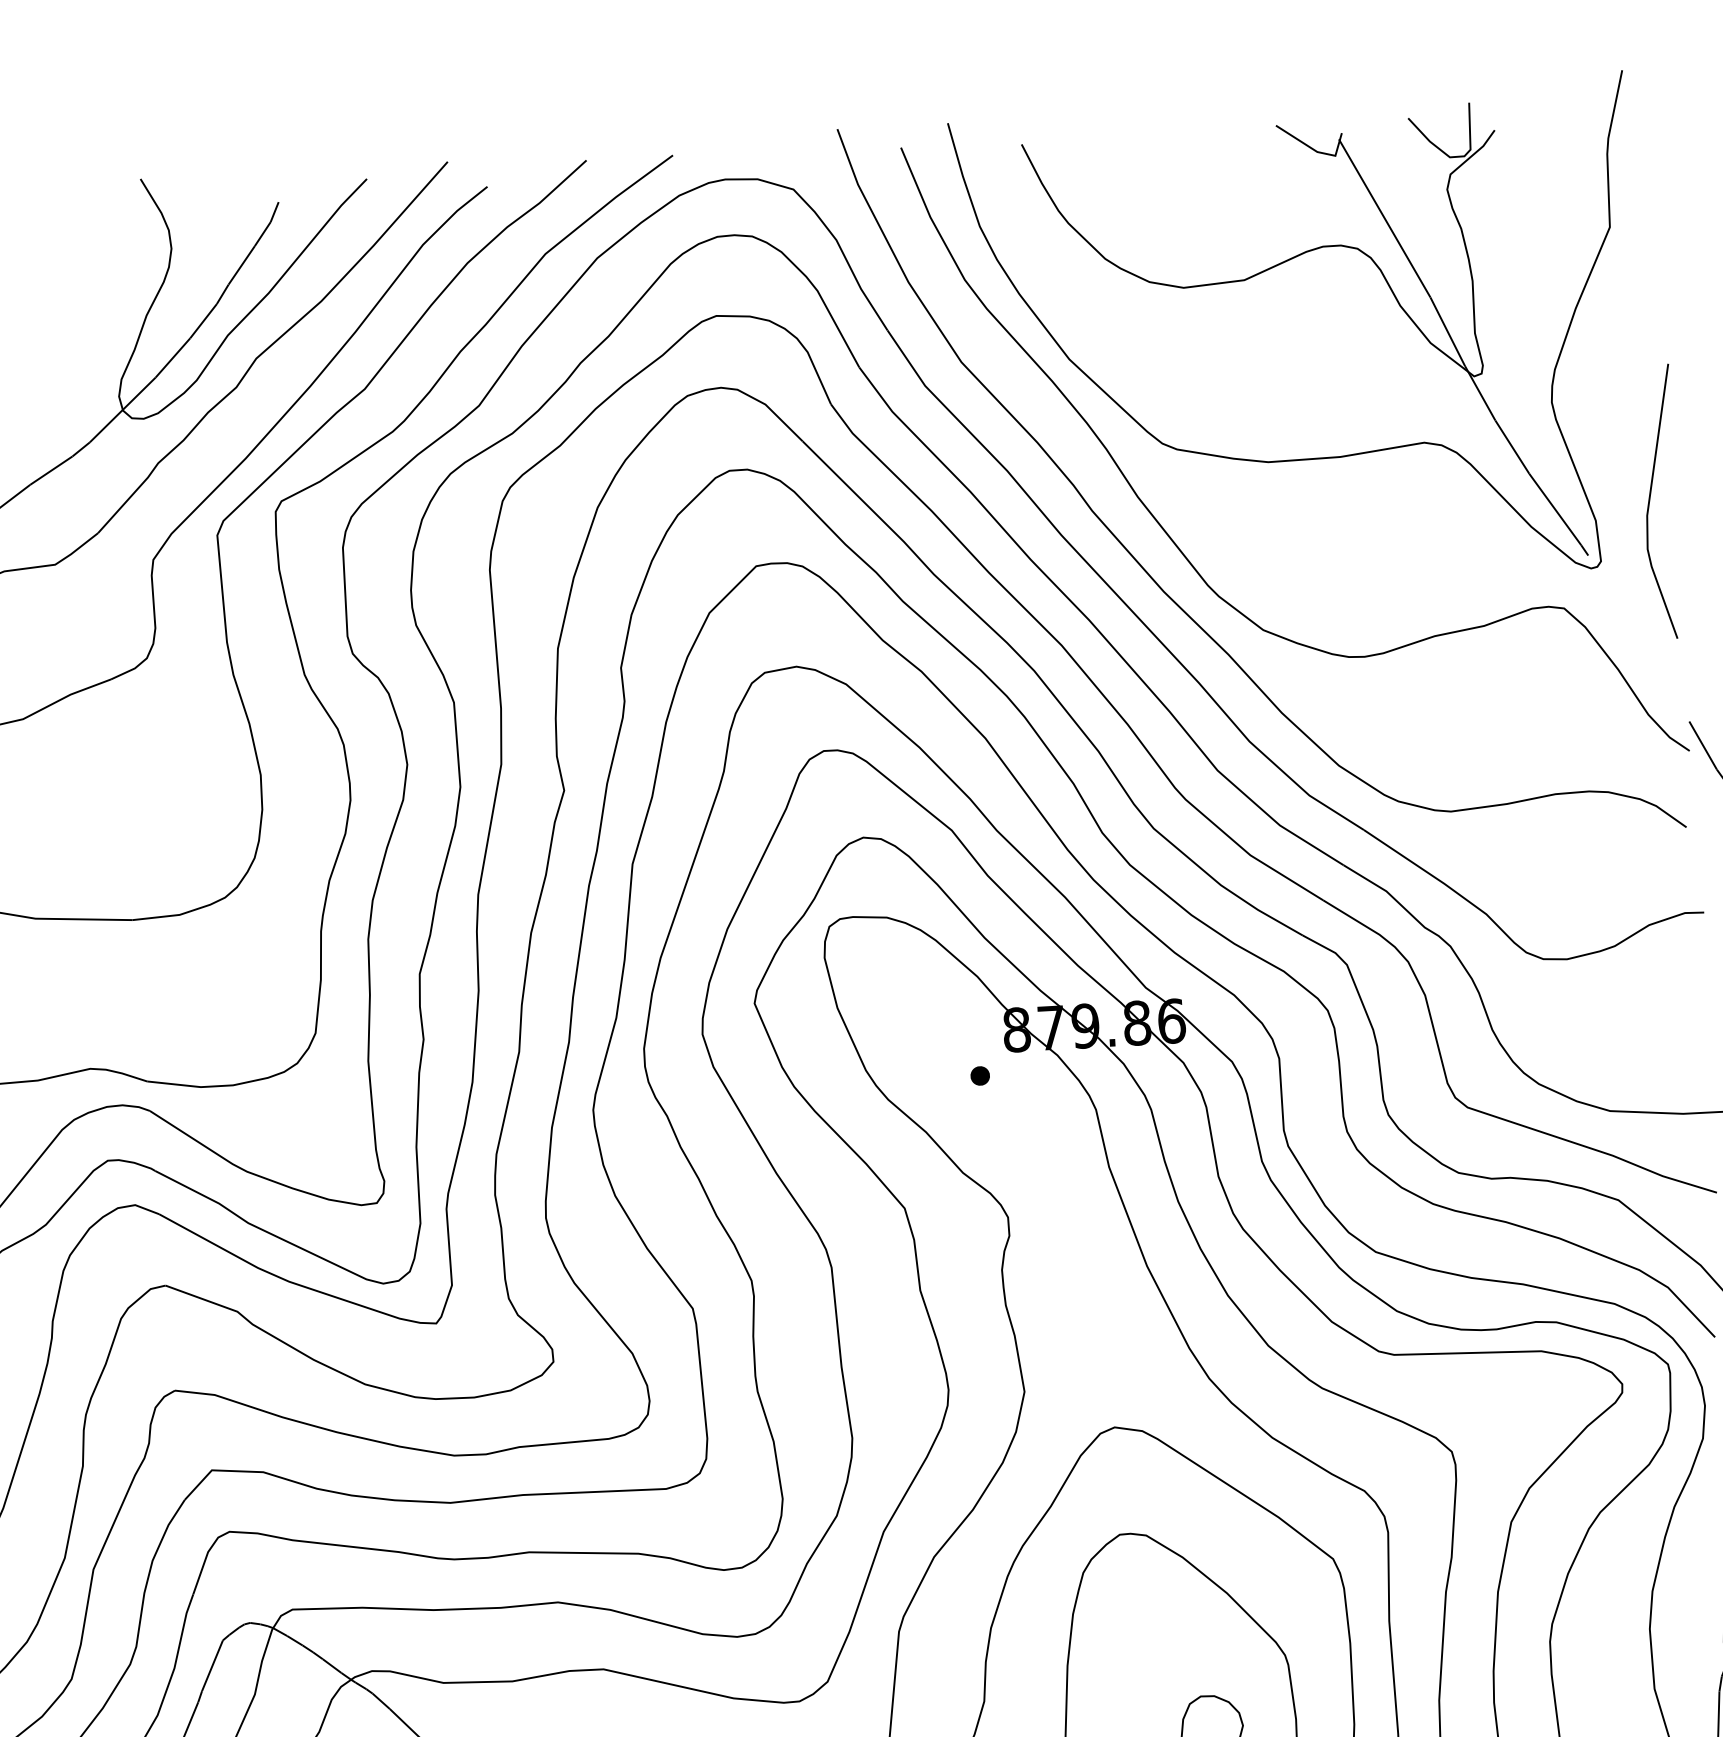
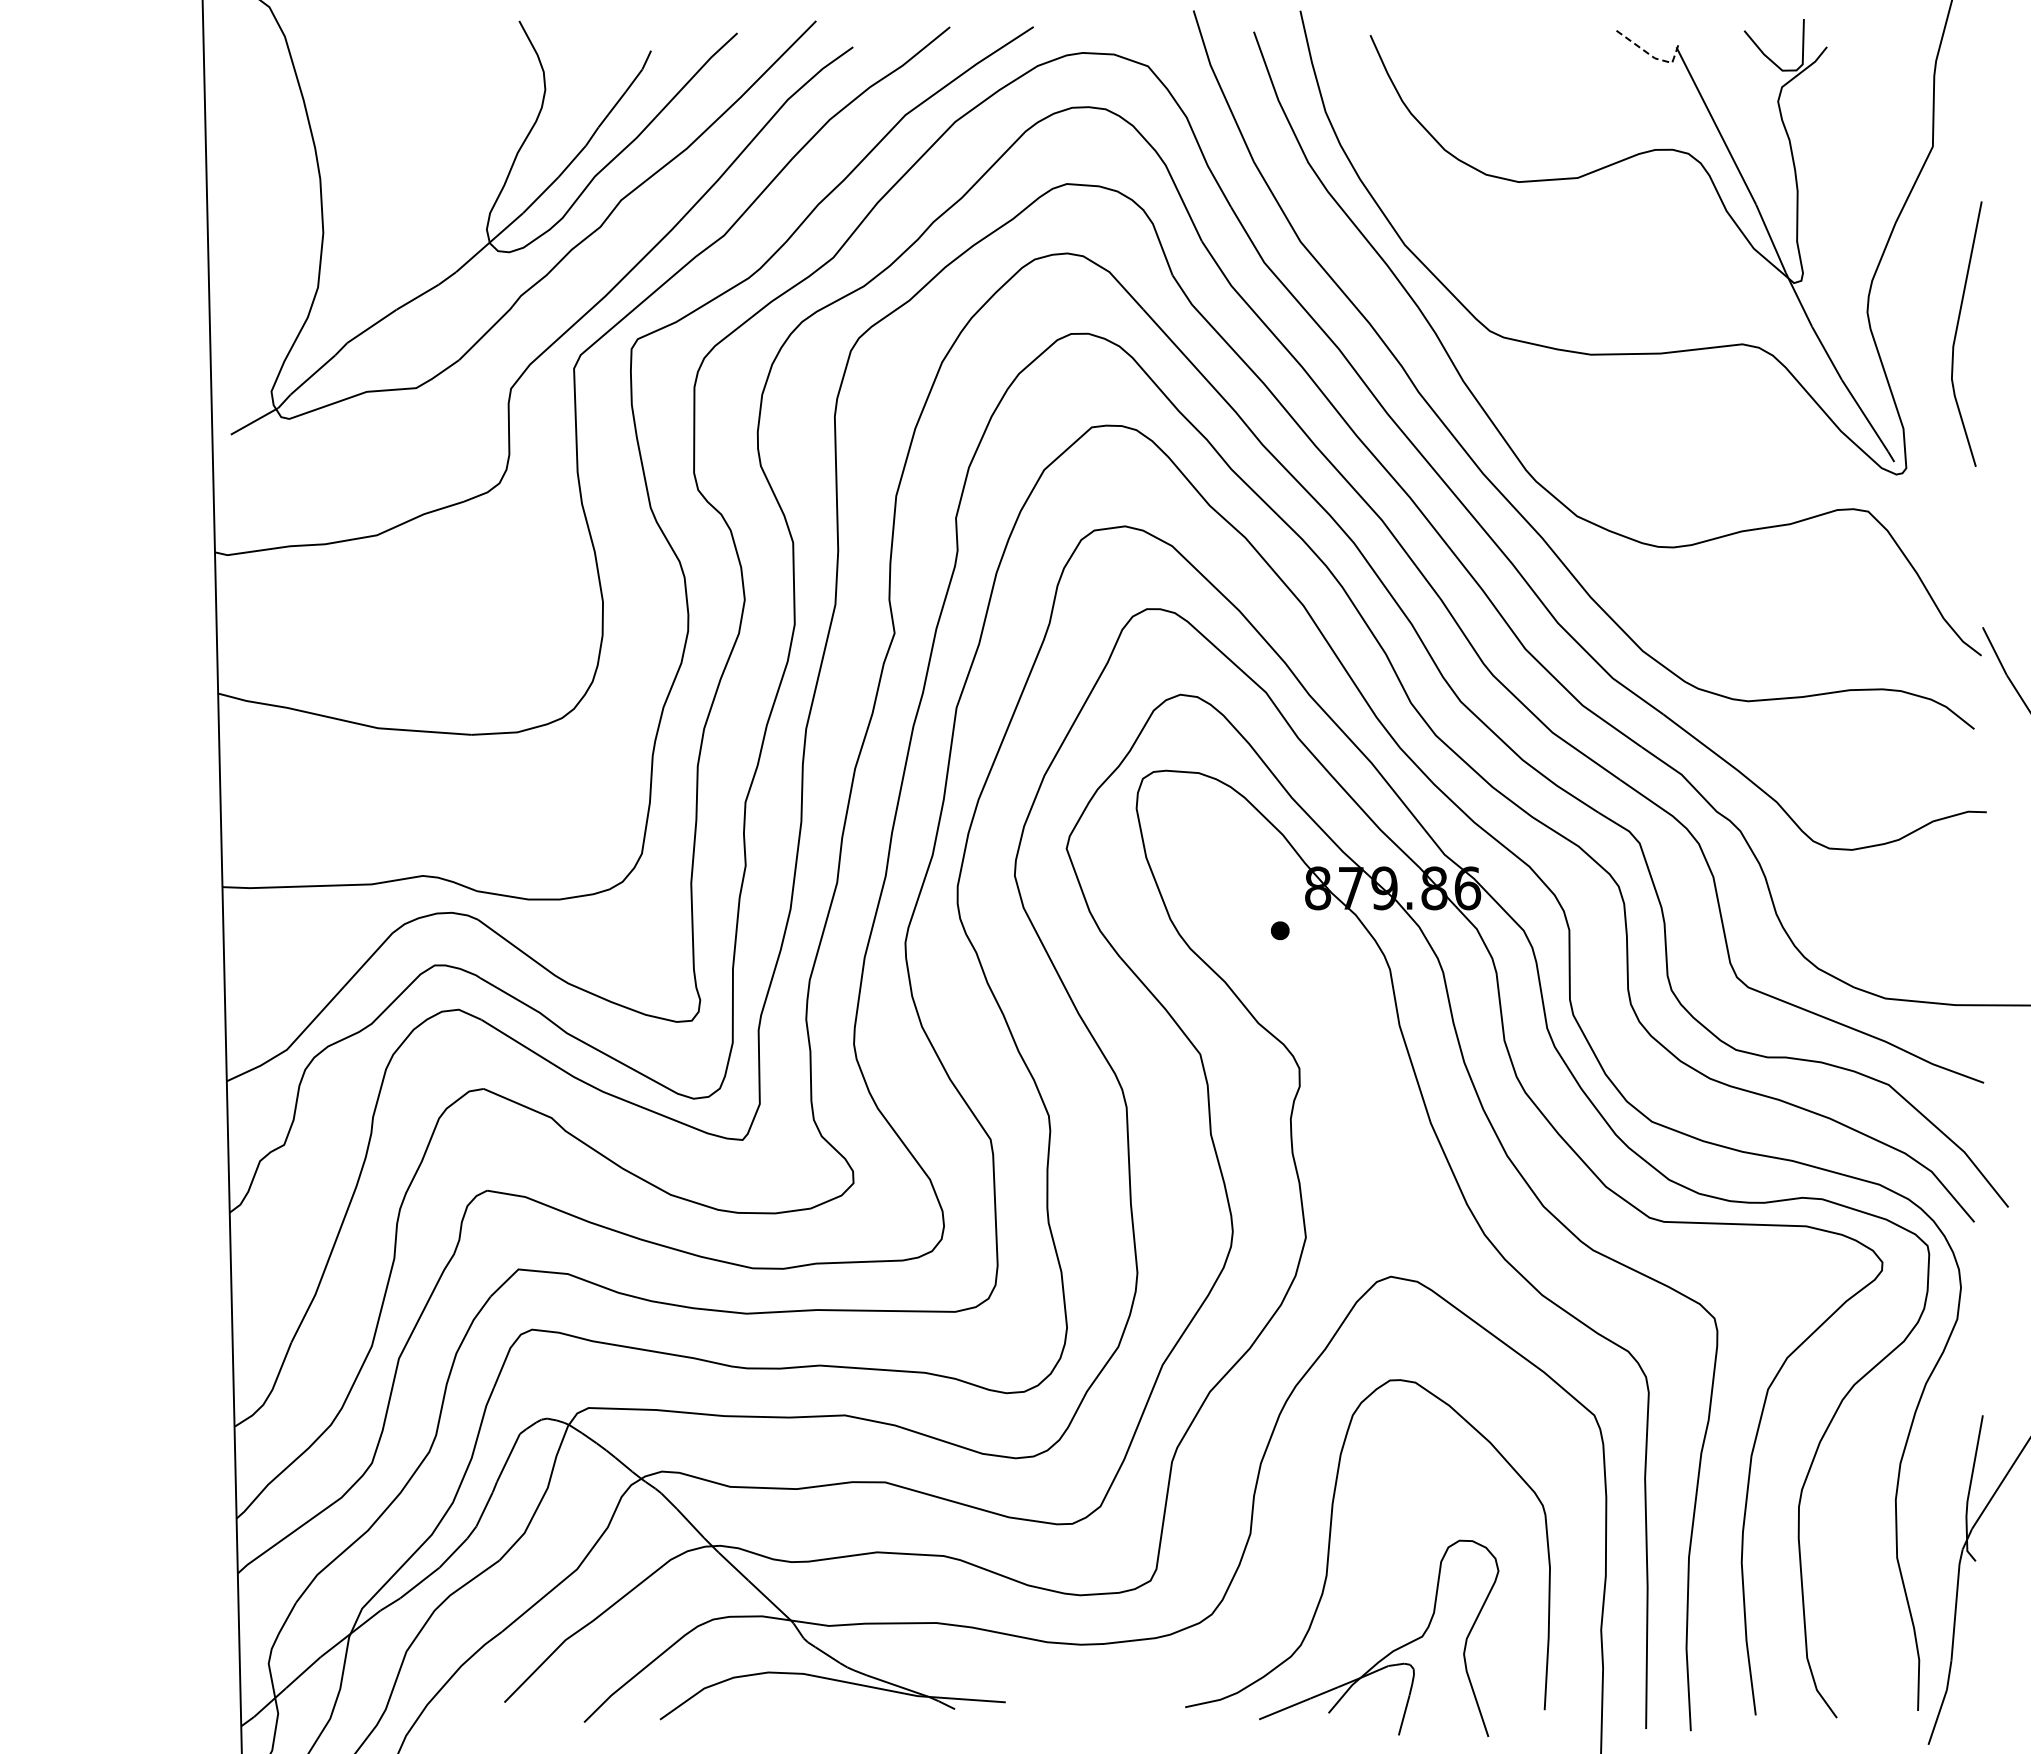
line: (1315, 151) -> (1653, 57), solid -> dashed
line: (1650, 499) -> (1957, 331), moved

